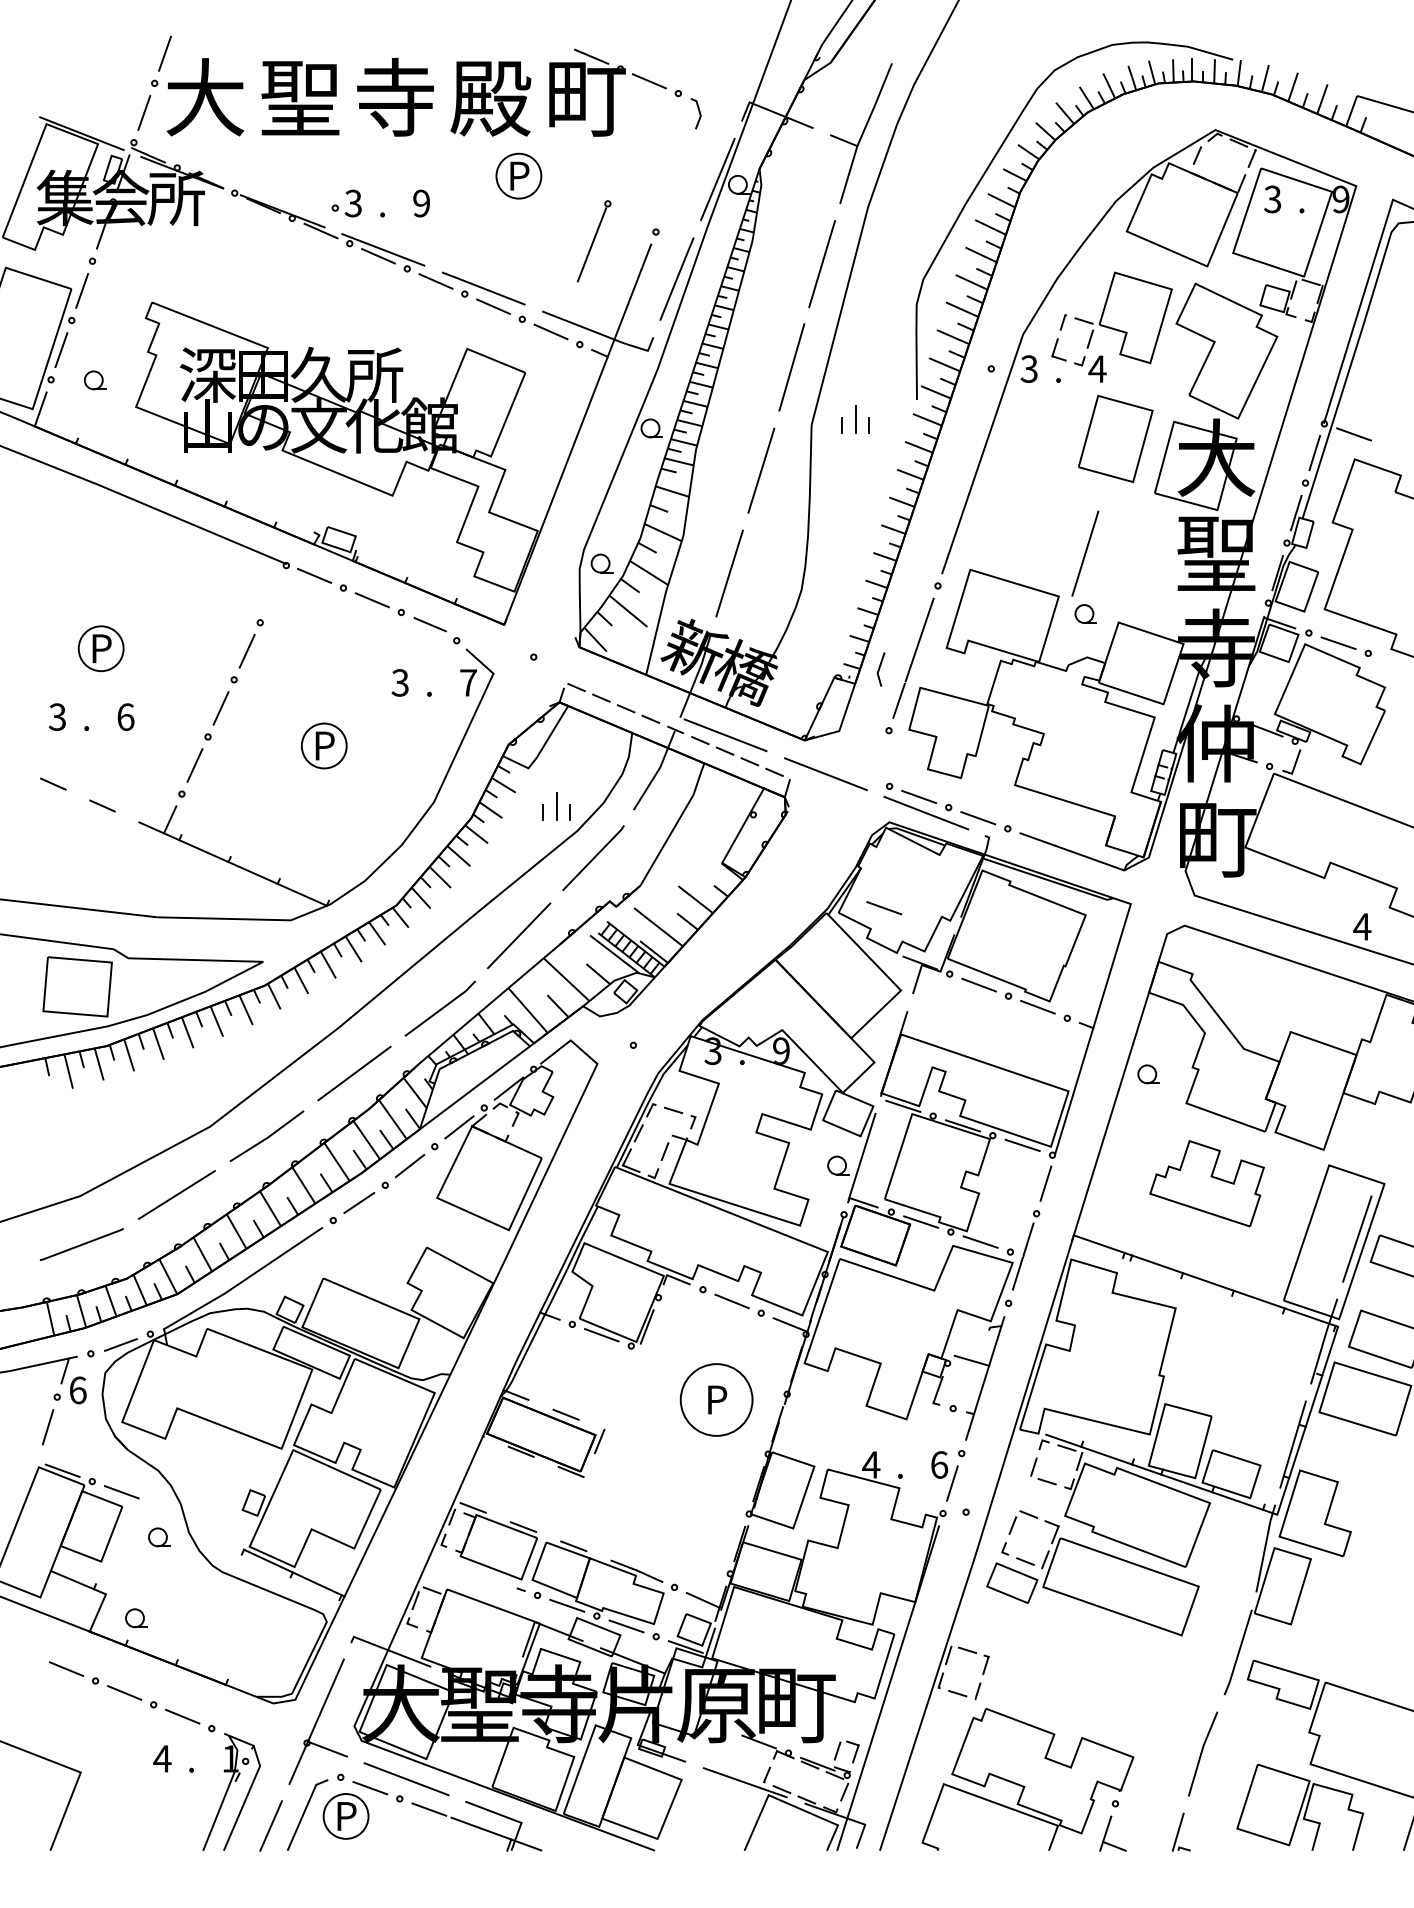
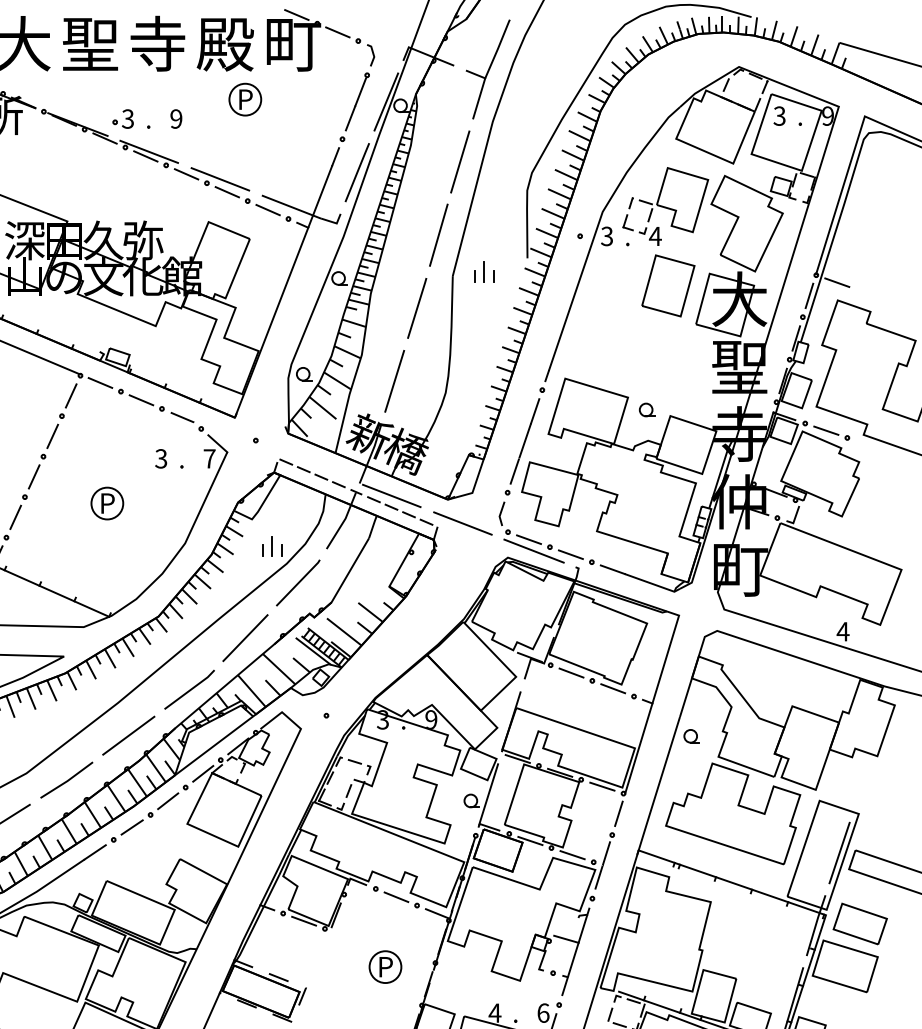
part: (593, 241) -> (357, 102), moved
text: (374, 374) -> (142, 240), 所 -> 弥
line: (1085, 553) -> (646, 367), removed
line: (272, 593) -> (70, 395), added
line: (880, 668) -> (501, 513), moved
line: (884, 908) -> (504, 618), removed
part: (1206, 1183) -> (732, 813), size x1.67
circle: (716, 1399) -> (385, 966), size x0.62

